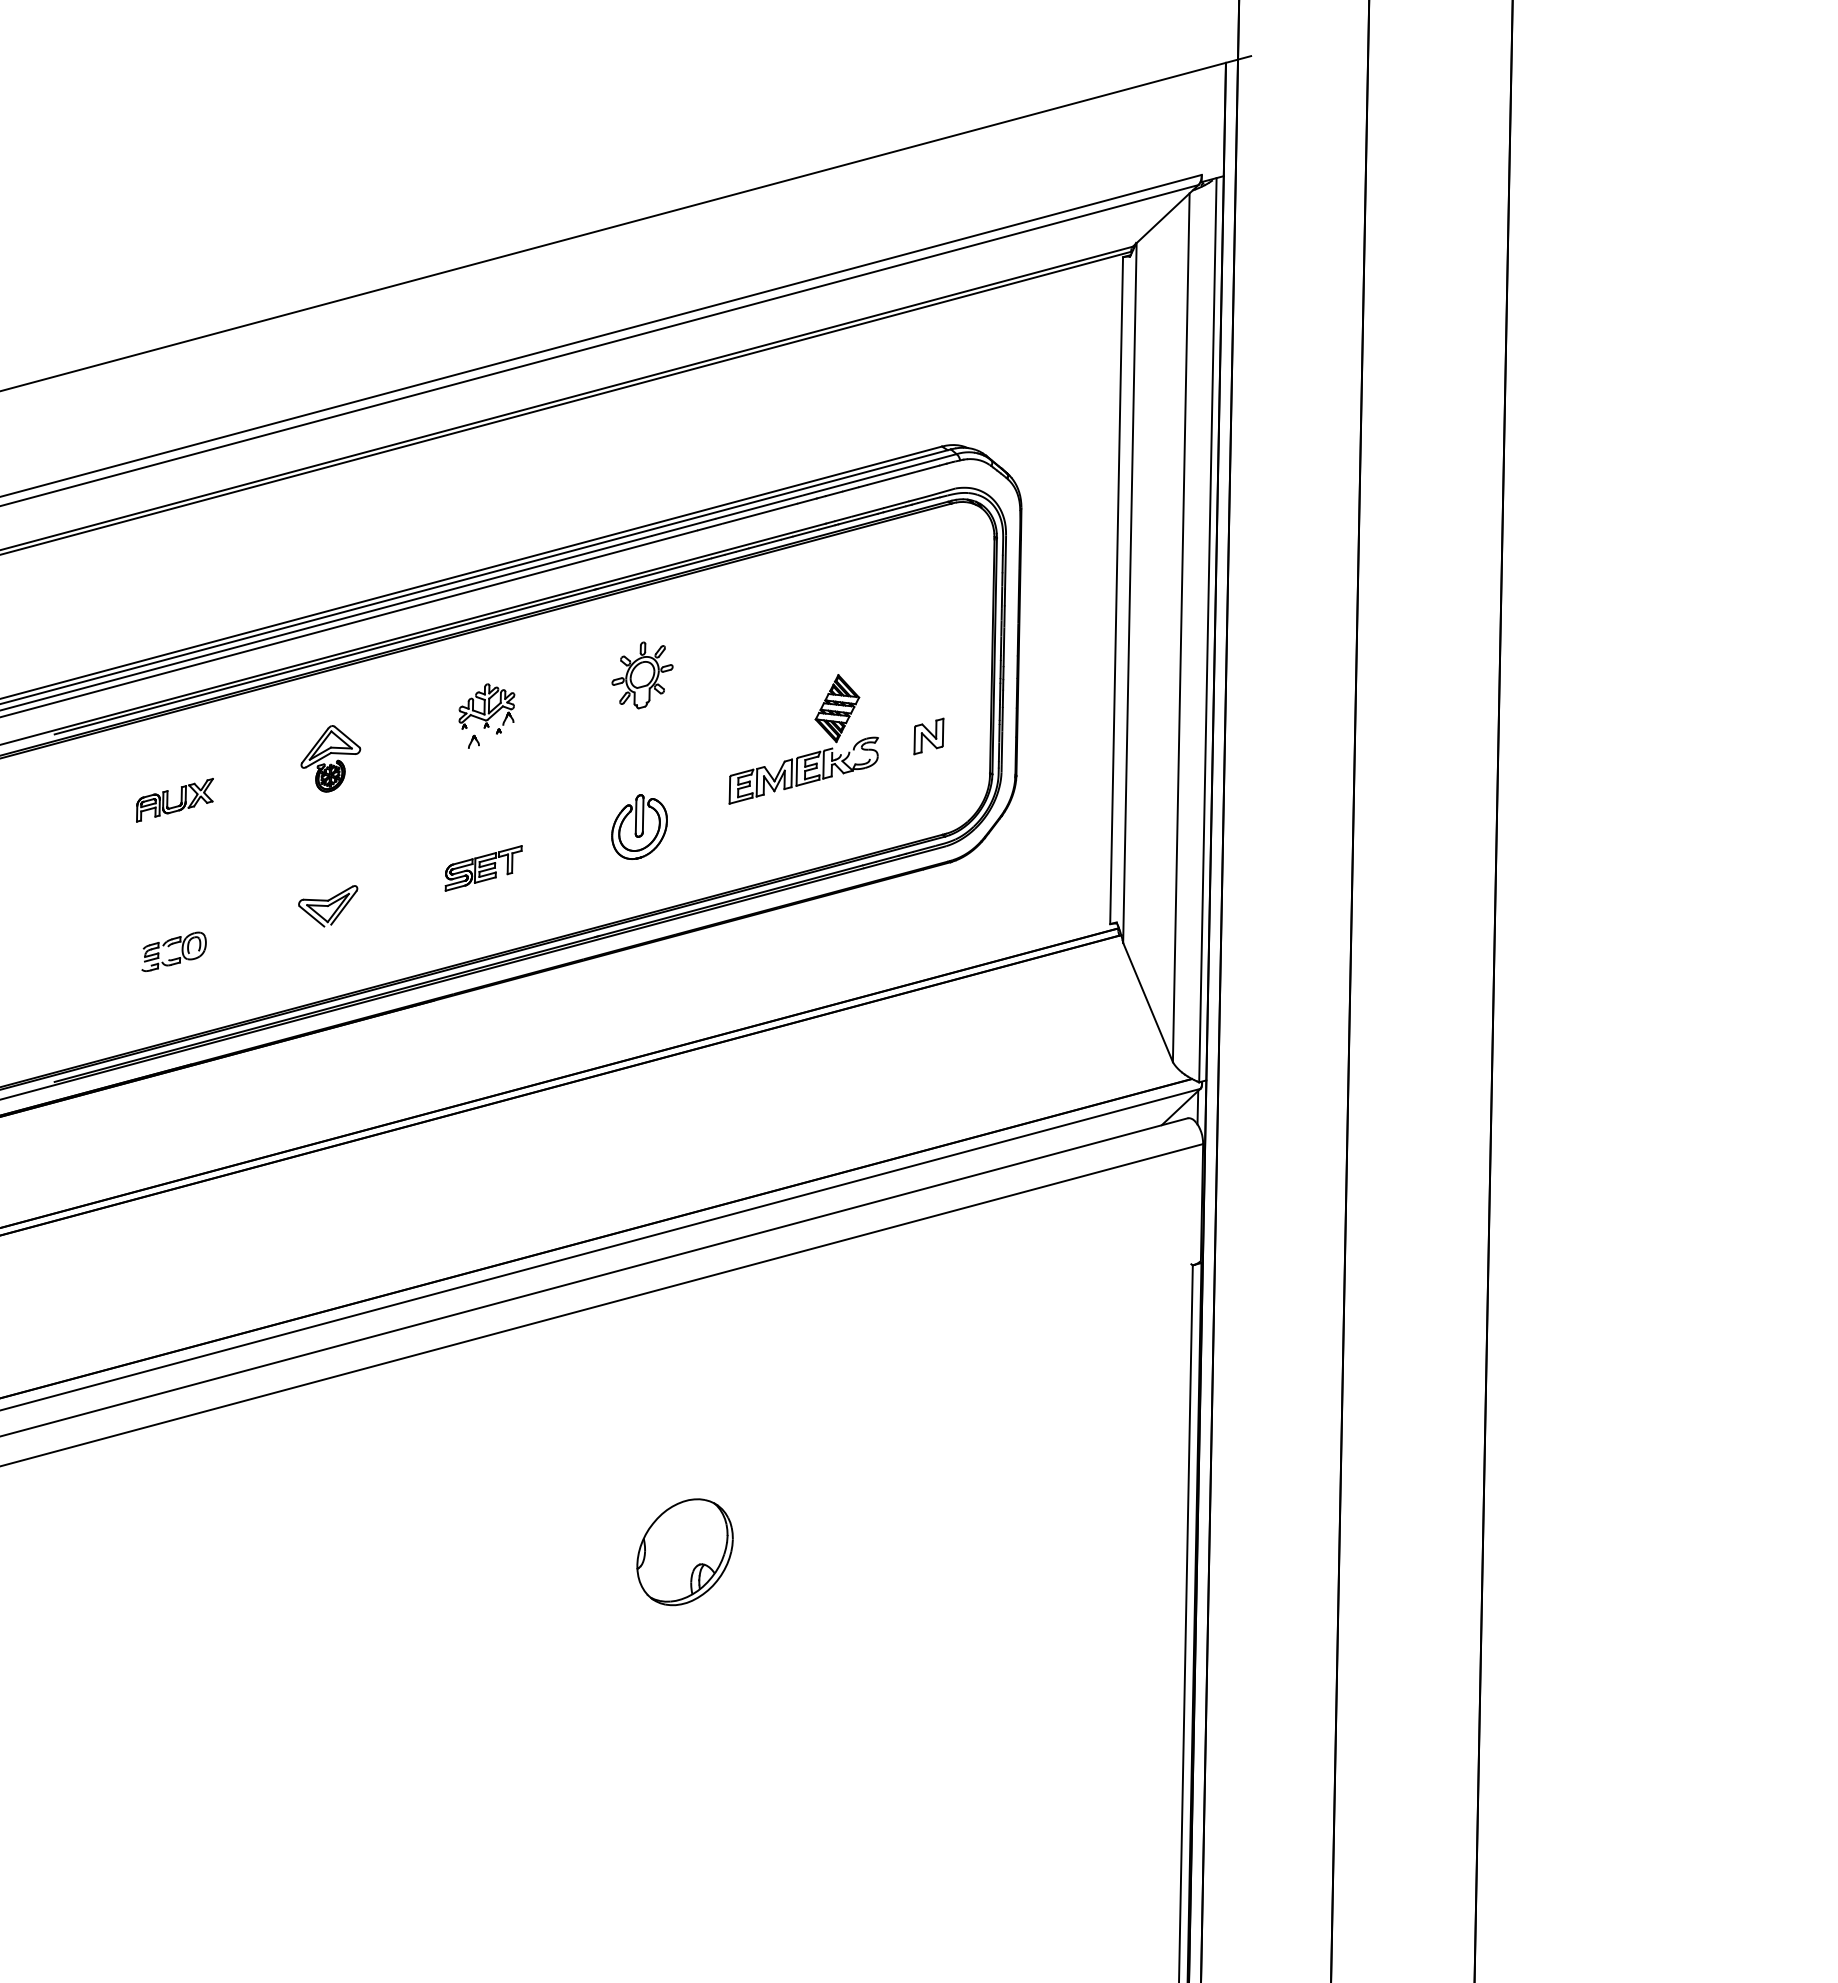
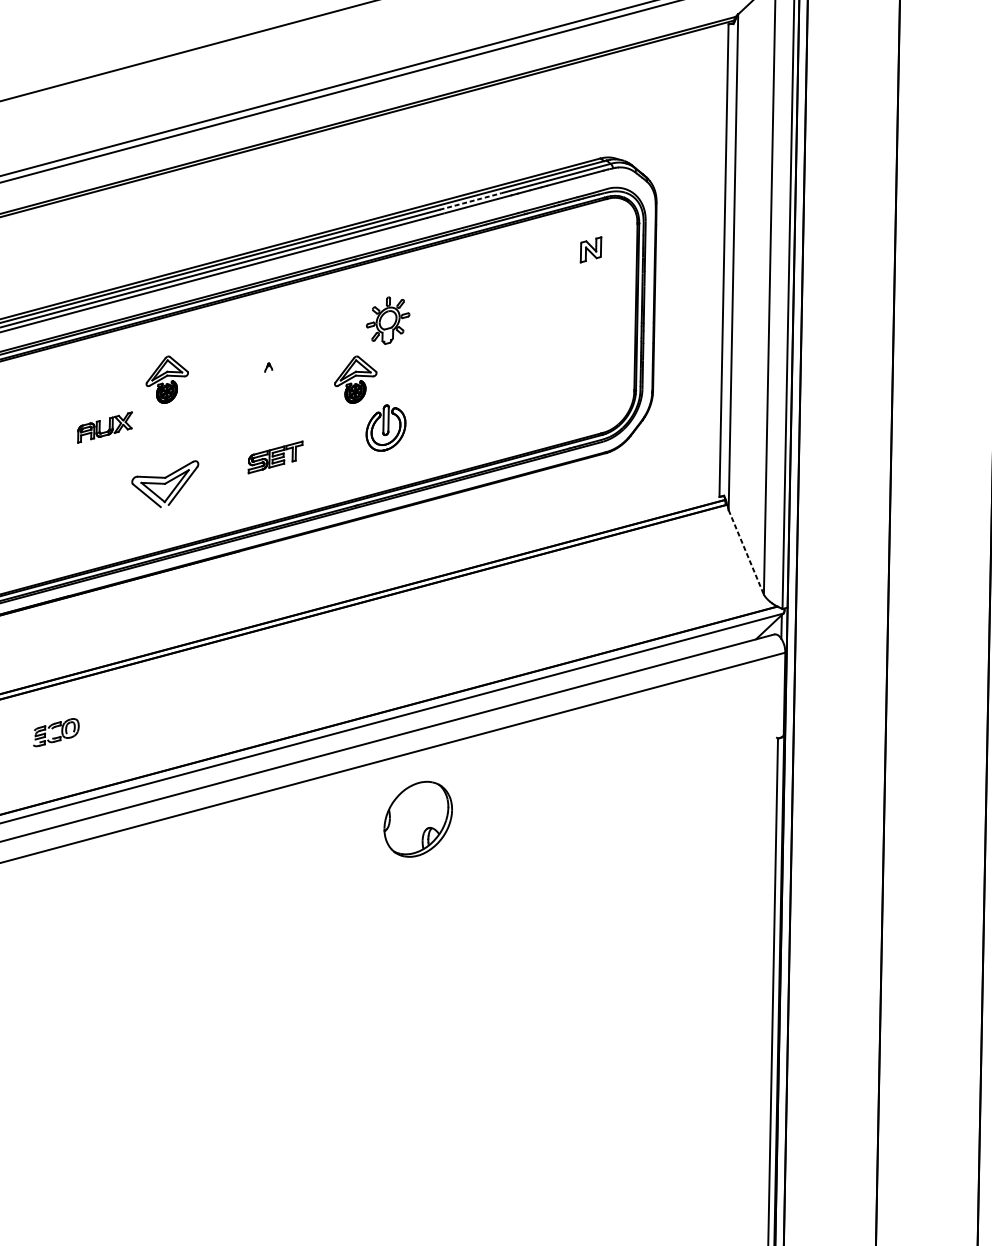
line: (760, 506) -> (471, 200), solid -> dashed
part: (486, 708) -> (277, 344), removed
part: (928, 736) -> (590, 249), moved
part: (805, 754) -> (503, 376), removed
part: (596, 758) -> (355, 379), added
part: (174, 800) -> (104, 427), moved
part: (328, 906) -> (165, 484), size x1.6
part: (171, 945) -> (54, 728), moved
line: (1148, 1002) -> (746, 552), solid -> dashed
part: (684, 1552) -> (417, 819), moved

